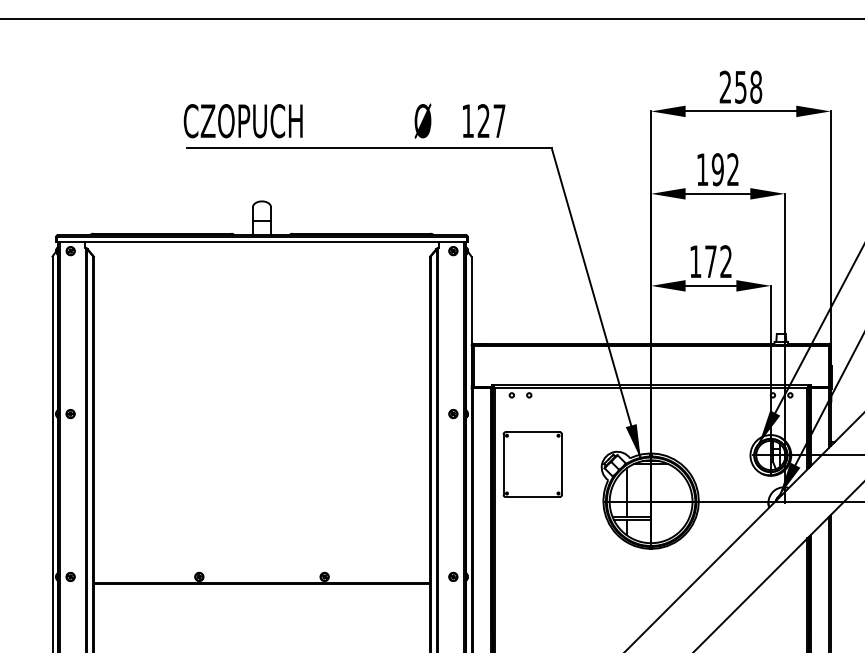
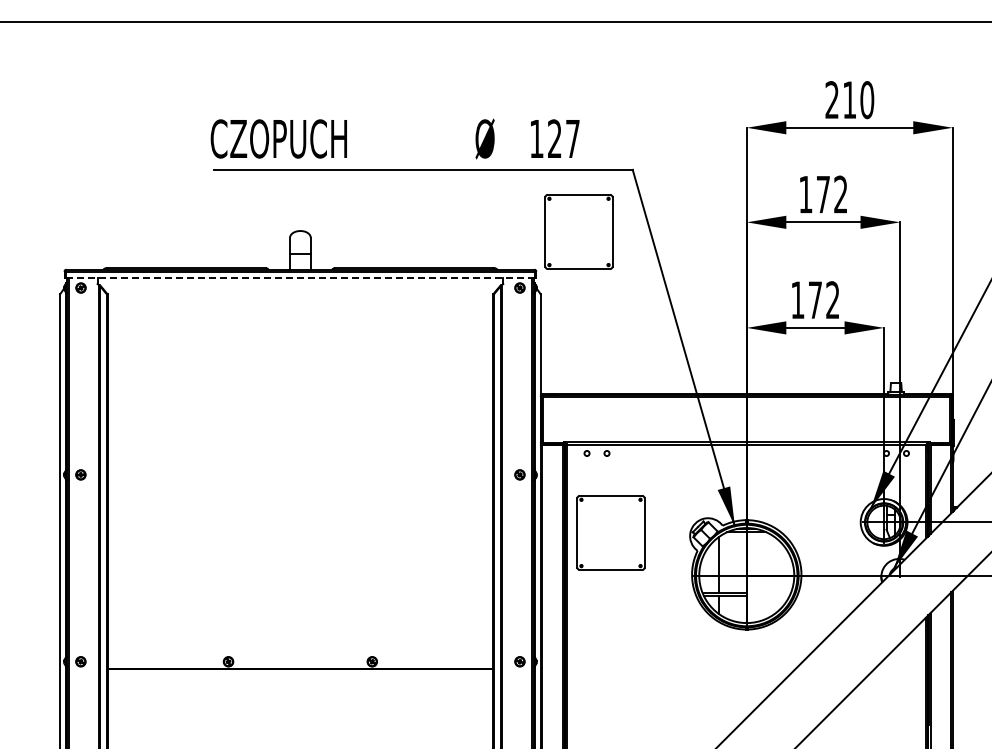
text: (748, 87) -> (858, 100), 258 -> 210
text: (718, 169) -> (823, 194), 192 -> 172
part: (504, 201) -> (578, 231), added
line: (262, 241) -> (300, 277), solid -> dashed

